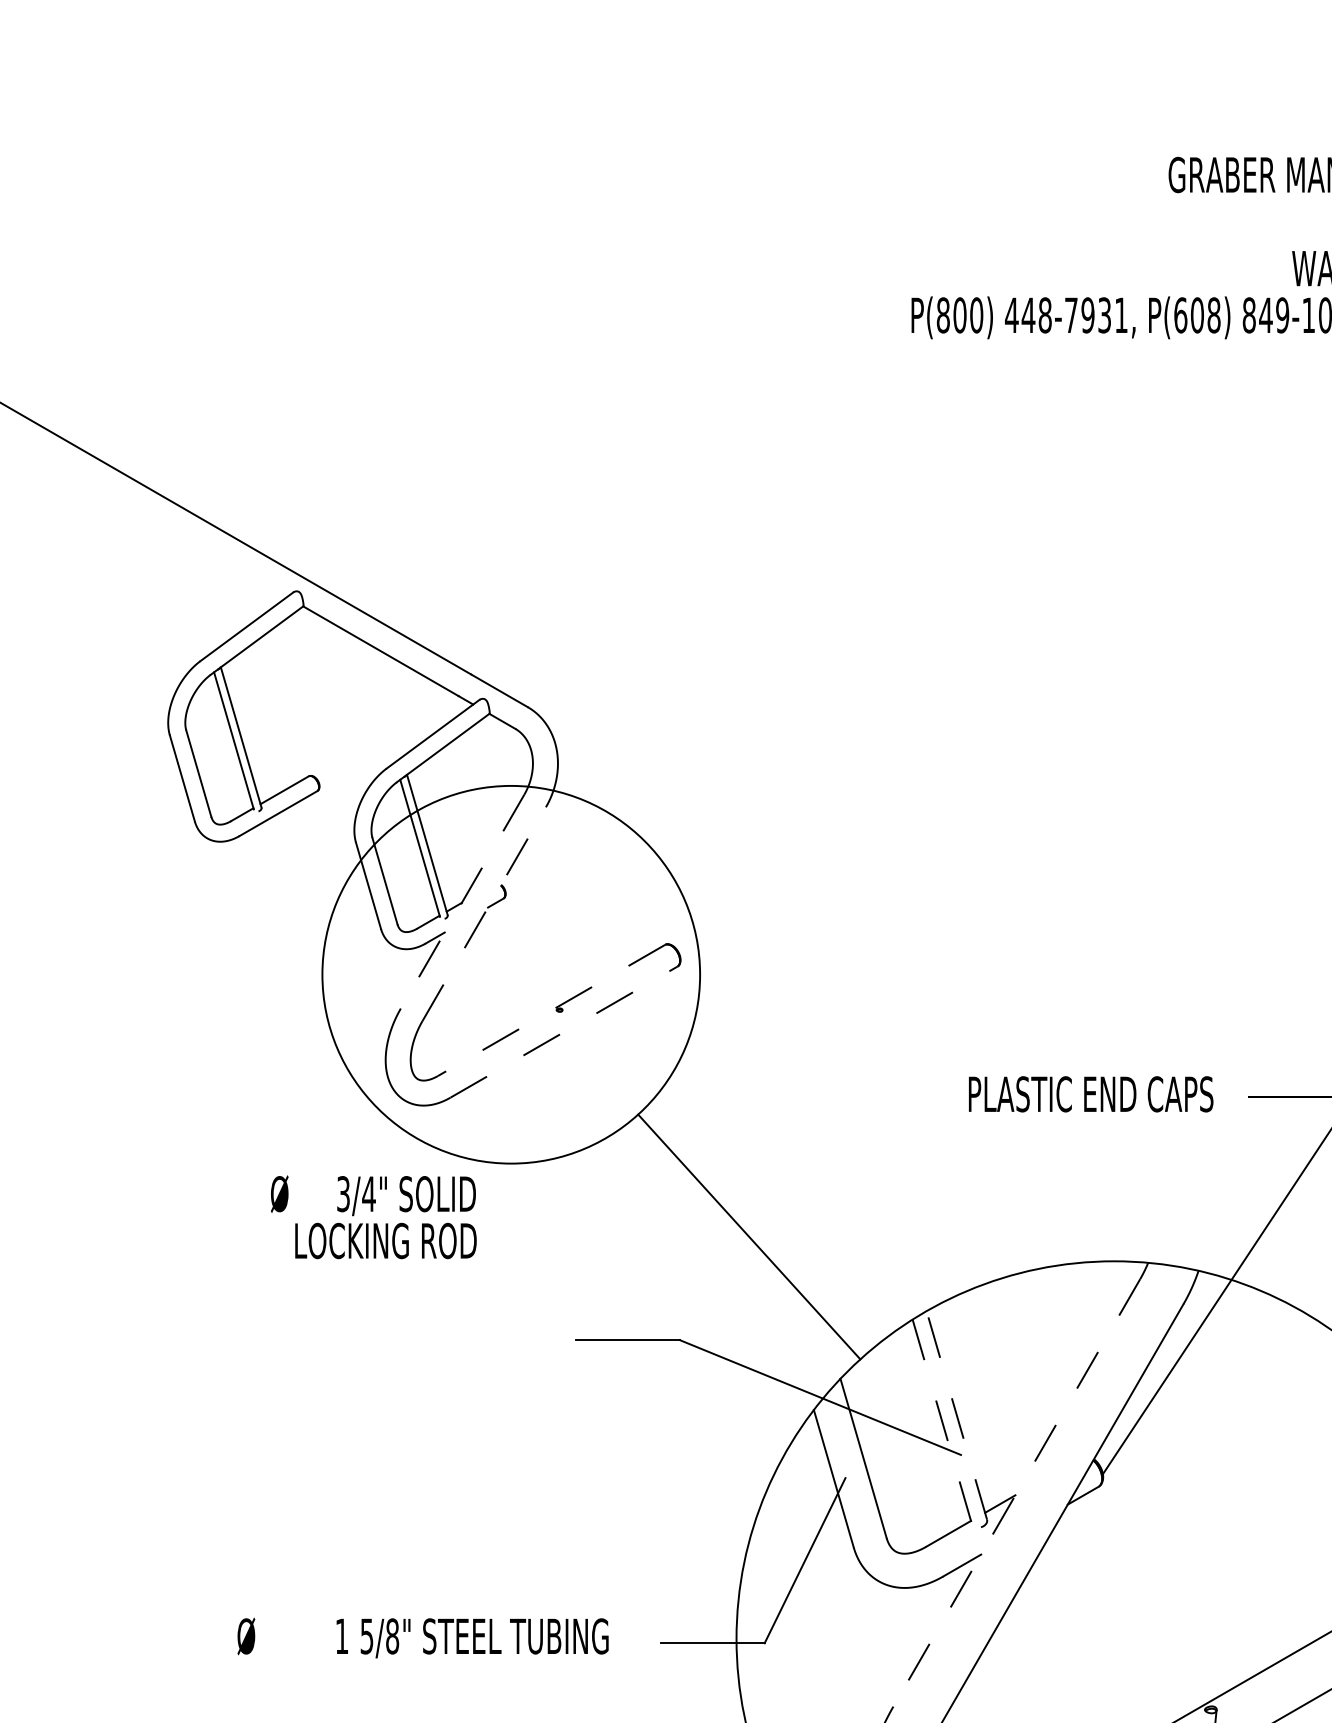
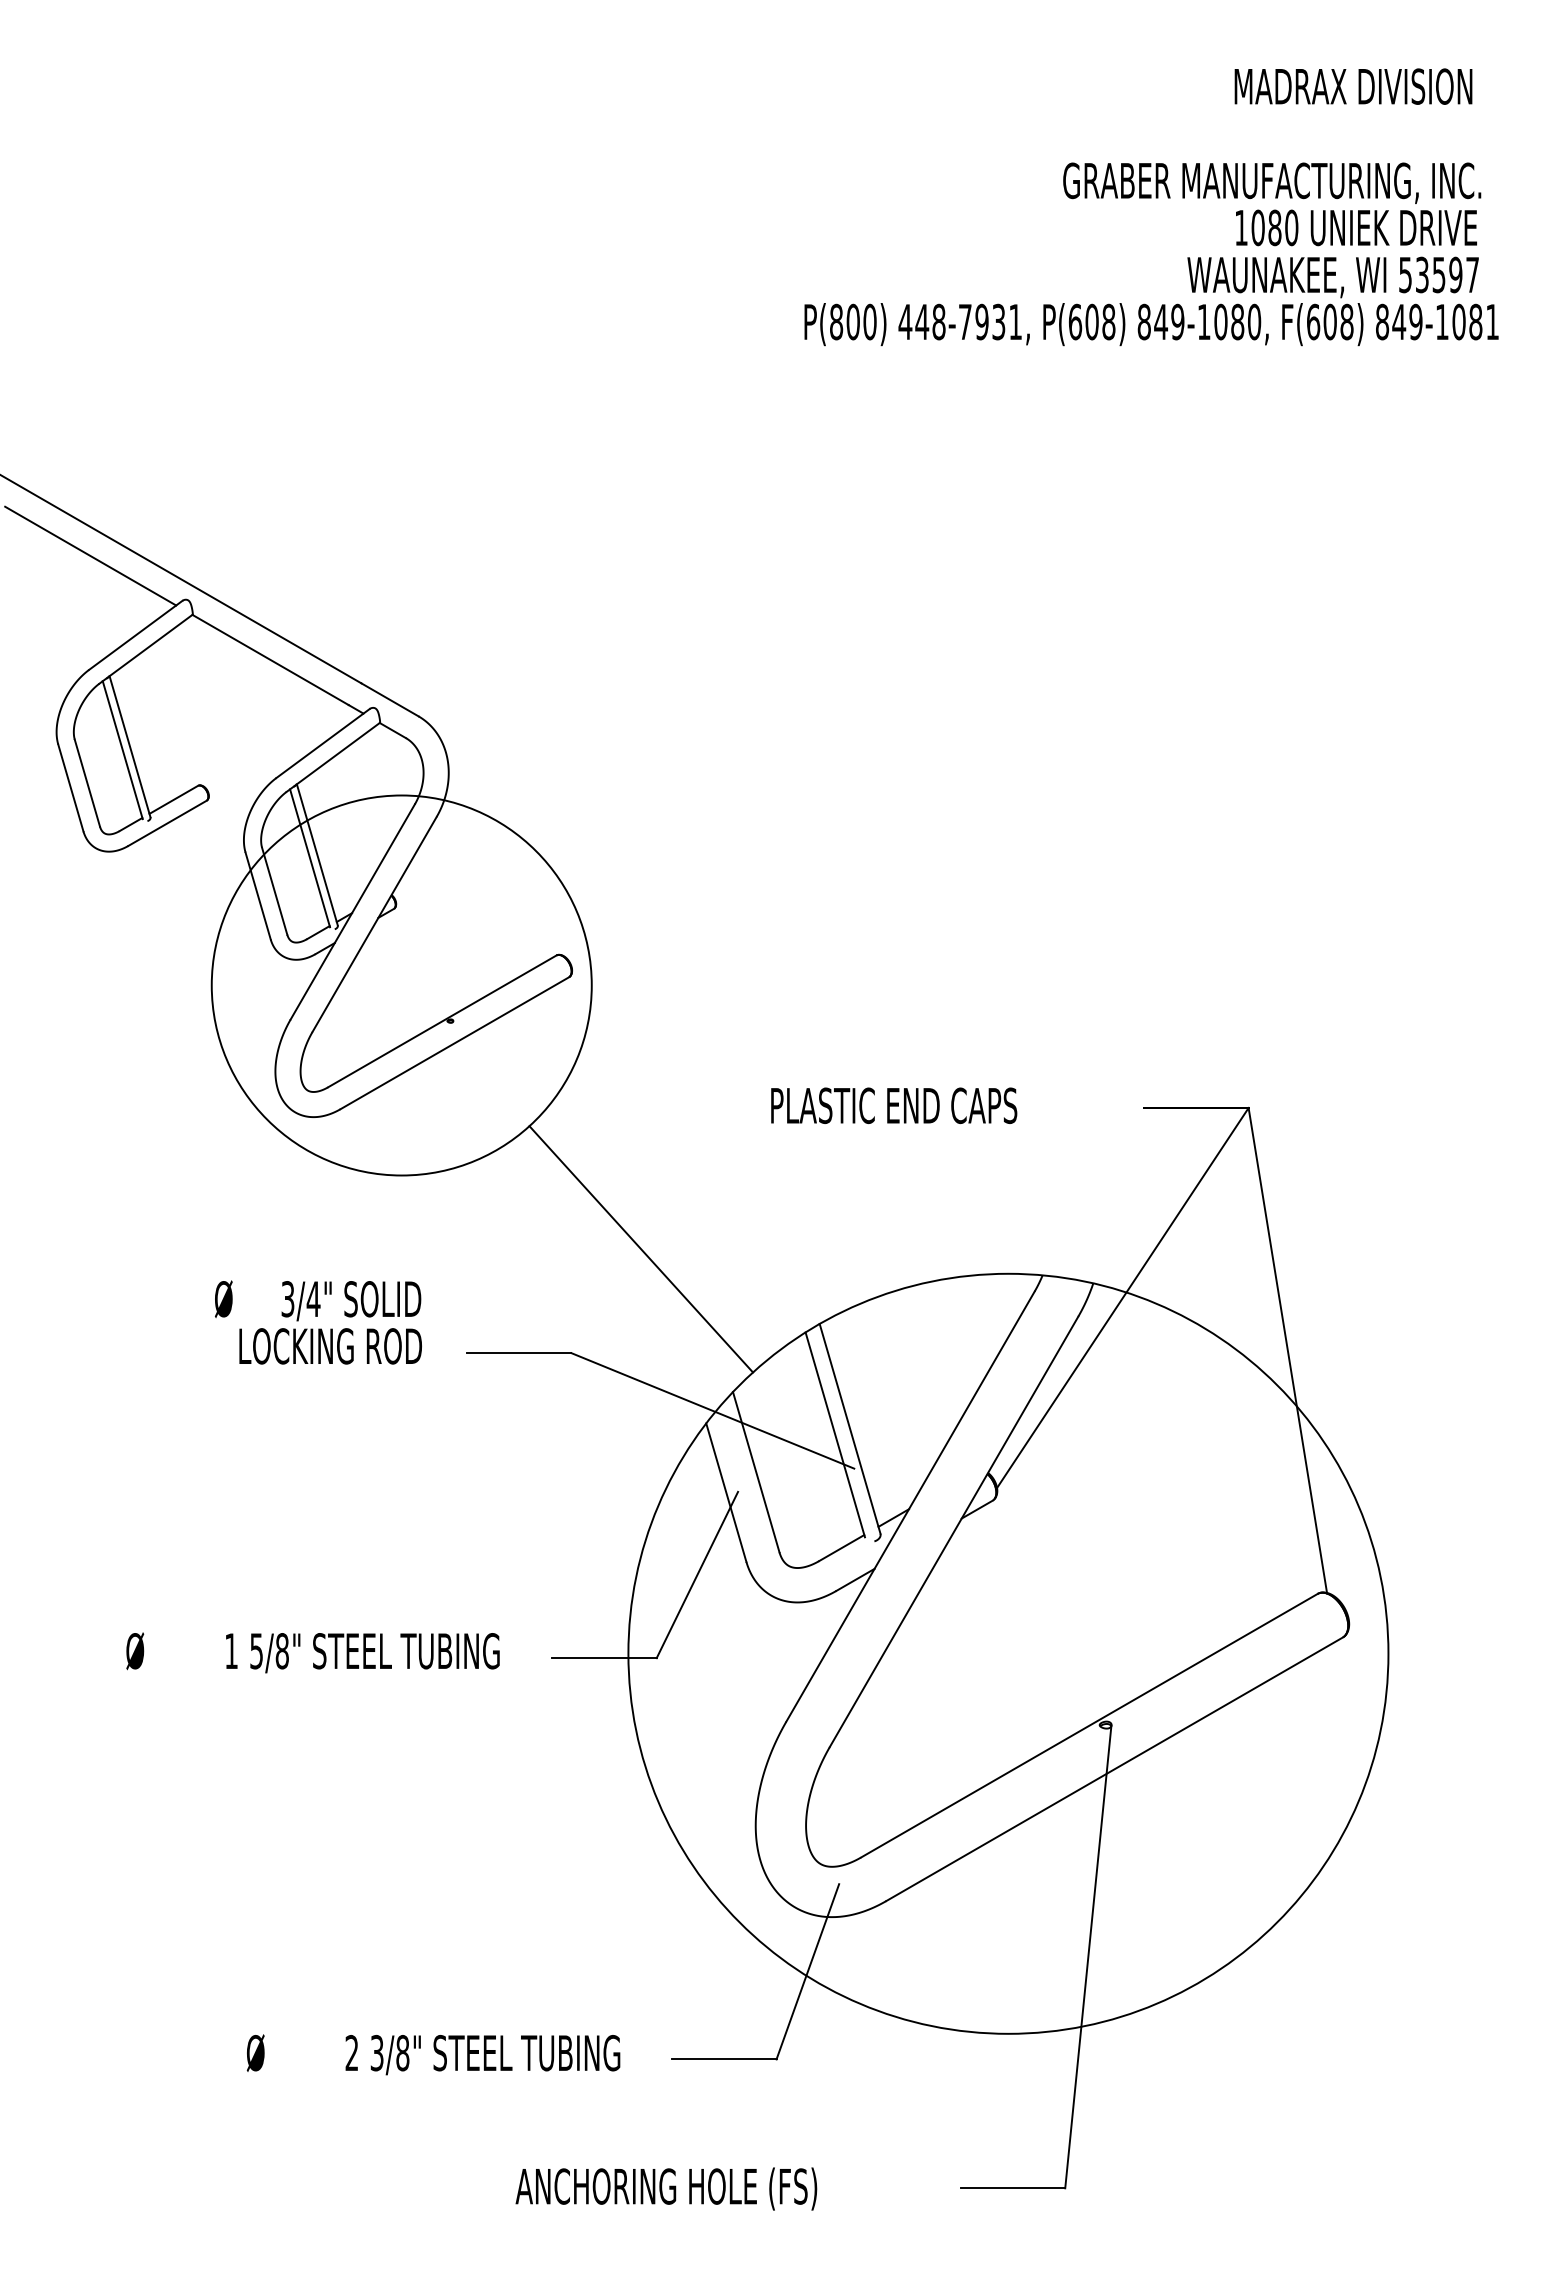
line: (201, 547) -> (90, 555), added
line: (462, 902) -> (352, 912), dashed -> solid
line: (484, 914) -> (374, 924), dashed -> solid
line: (551, 1010) -> (442, 1021), dashed -> solid
line: (563, 1032) -> (454, 1043), dashed -> solid
text: (1091, 1094) -> (894, 1105), moved
text: (373, 1217) -> (318, 1322), moved
line: (956, 1415) -> (849, 1428), dashed -> solid
line: (942, 1421) -> (835, 1434), dashed -> solid
line: (1016, 1493) -> (910, 1507), dashed -> solid

